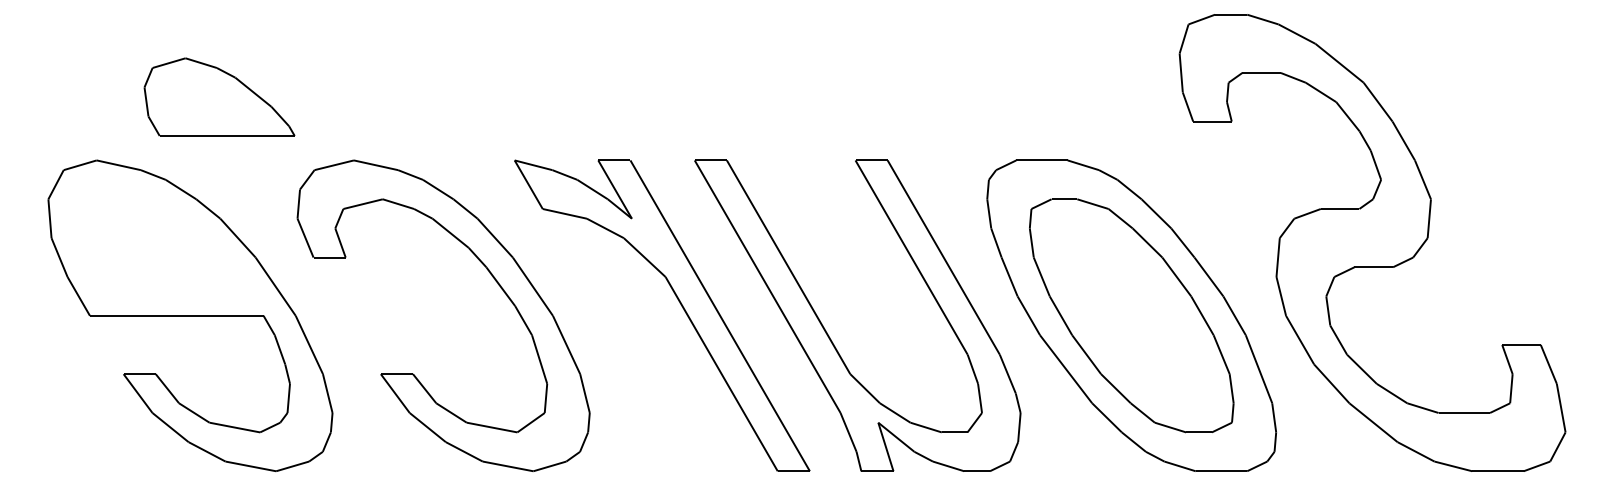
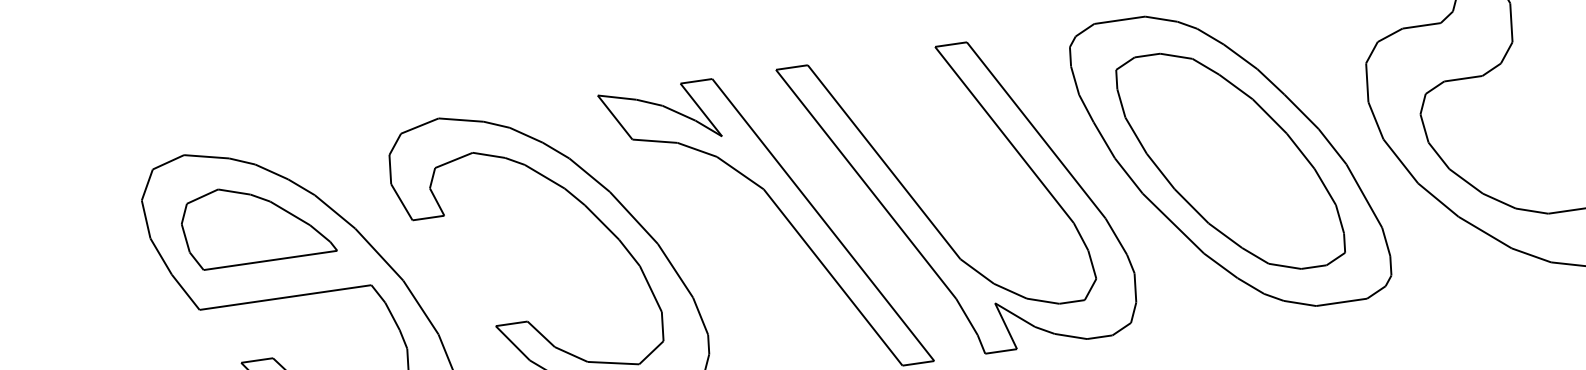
part: (219, 96) -> (257, 222), moved

